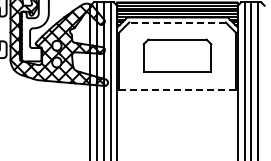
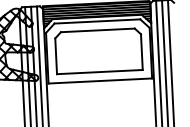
line: (177, 22) -> (97, 21), dashed -> solid
part: (177, 55) -> (98, 50), size x1.43
line: (178, 89) -> (101, 80), dashed -> solid

